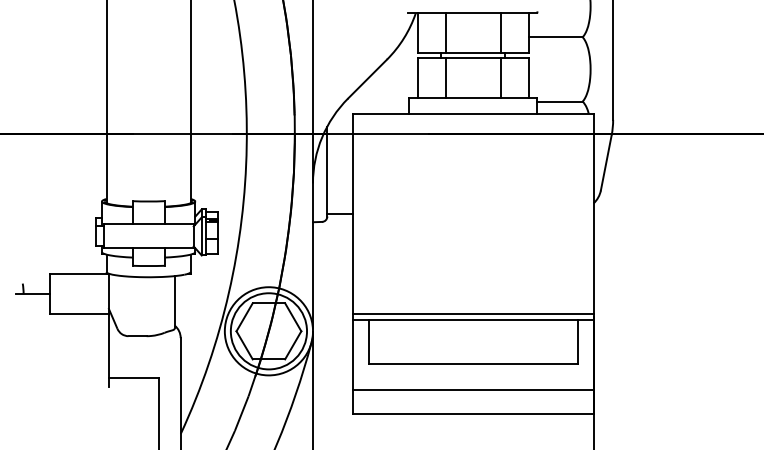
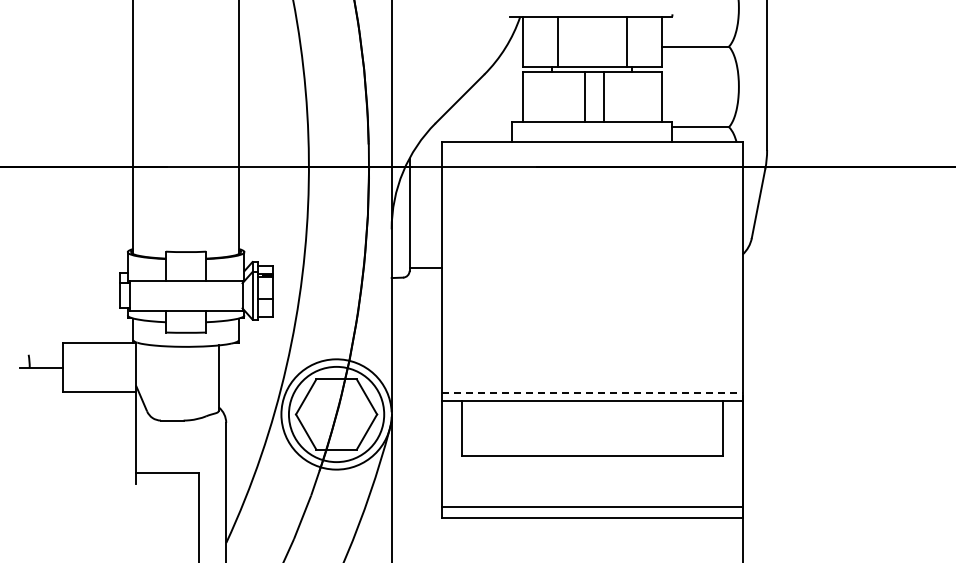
line: (445, 77) -> (584, 97), moved
line: (500, 77) -> (603, 97), moved
line: (473, 313) -> (592, 392), solid -> dashed
line: (472, 390) -> (591, 507), moved

